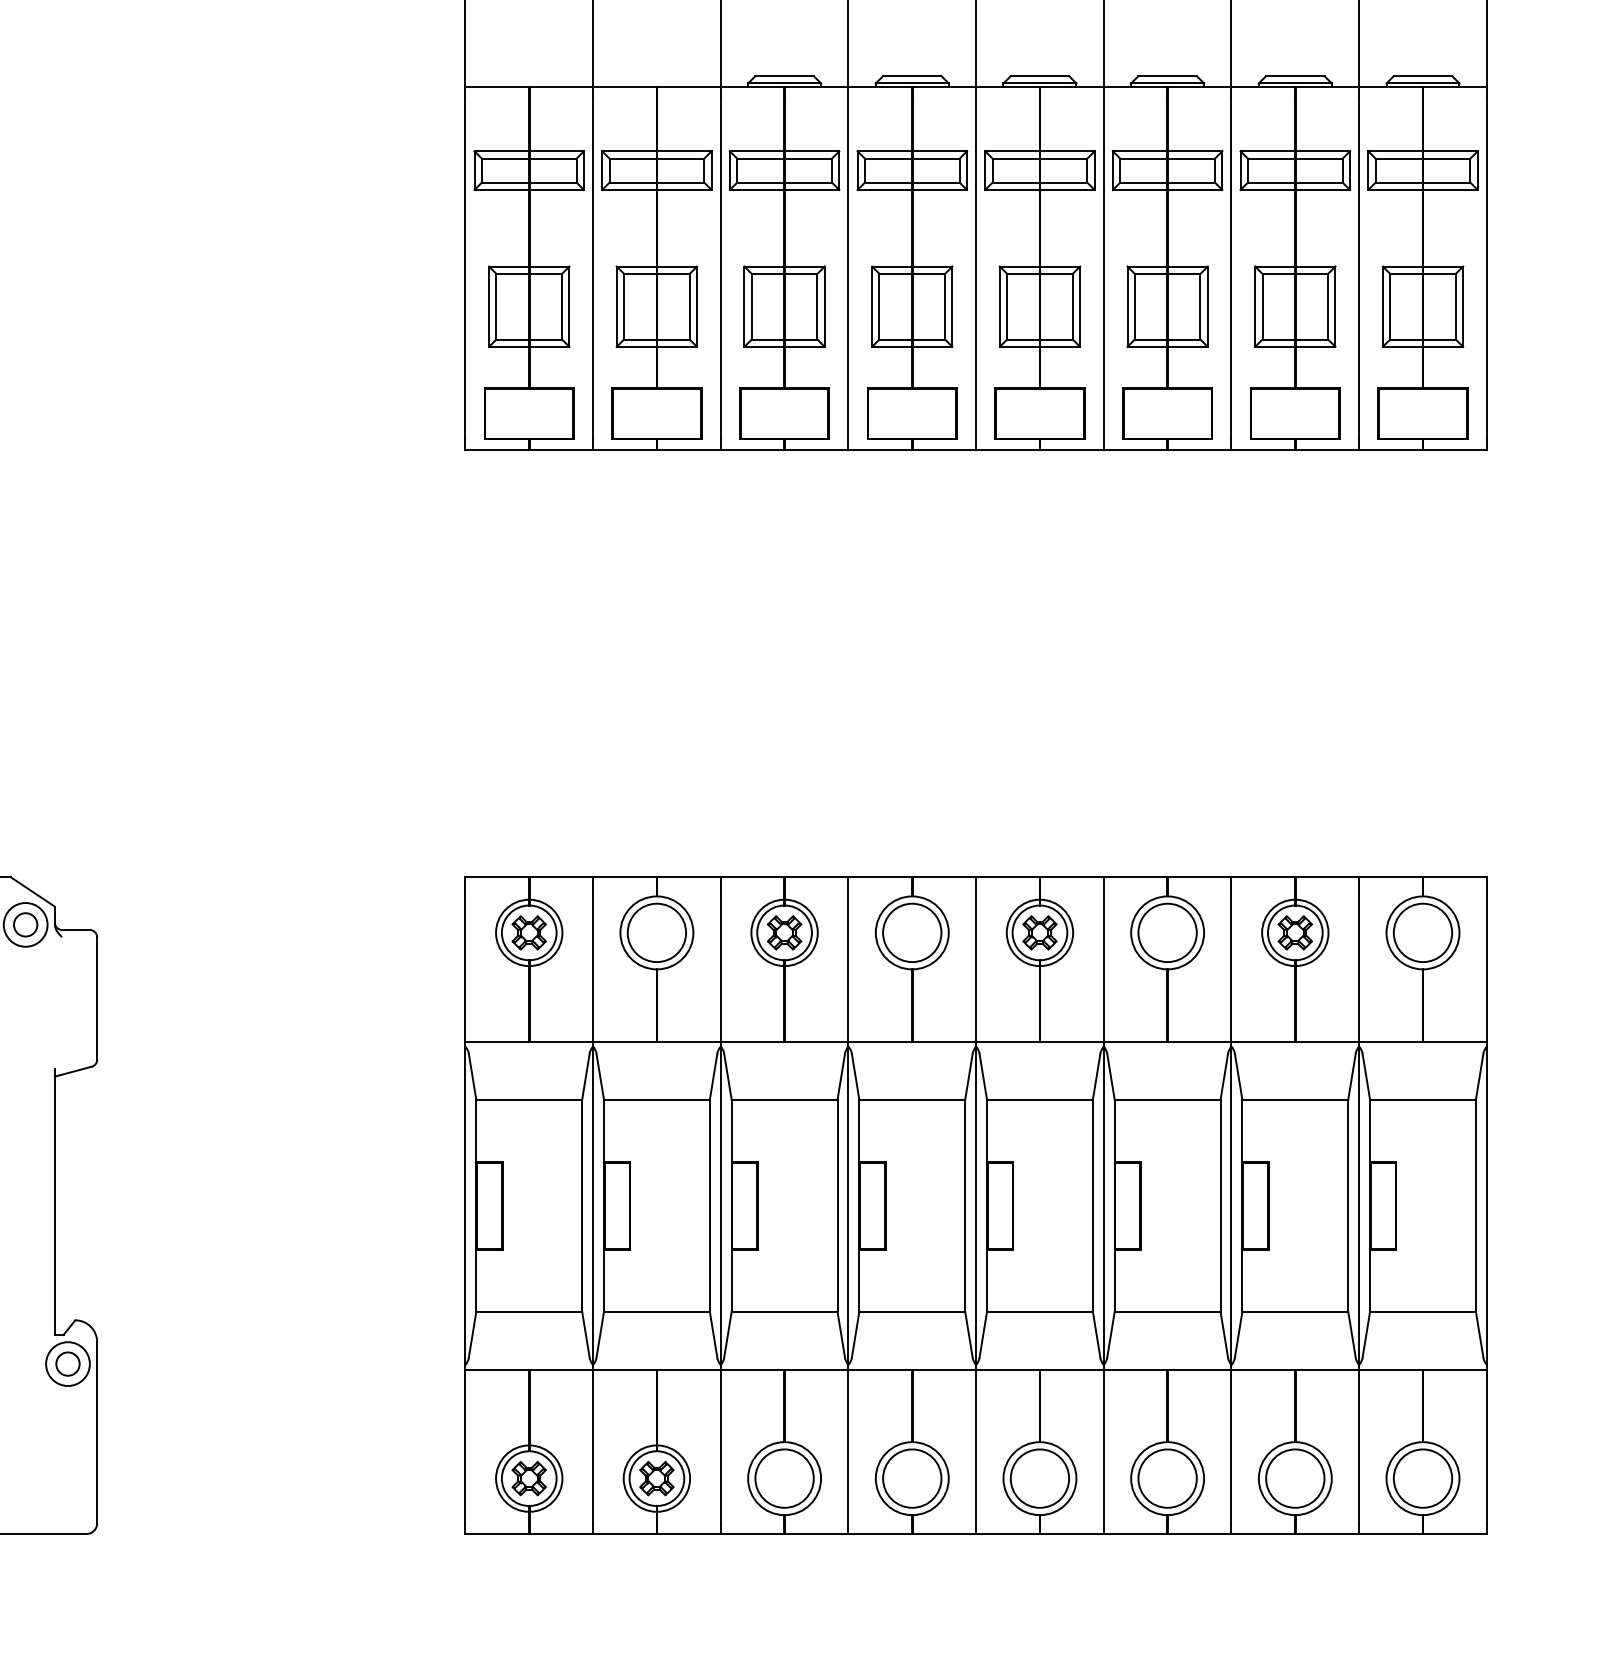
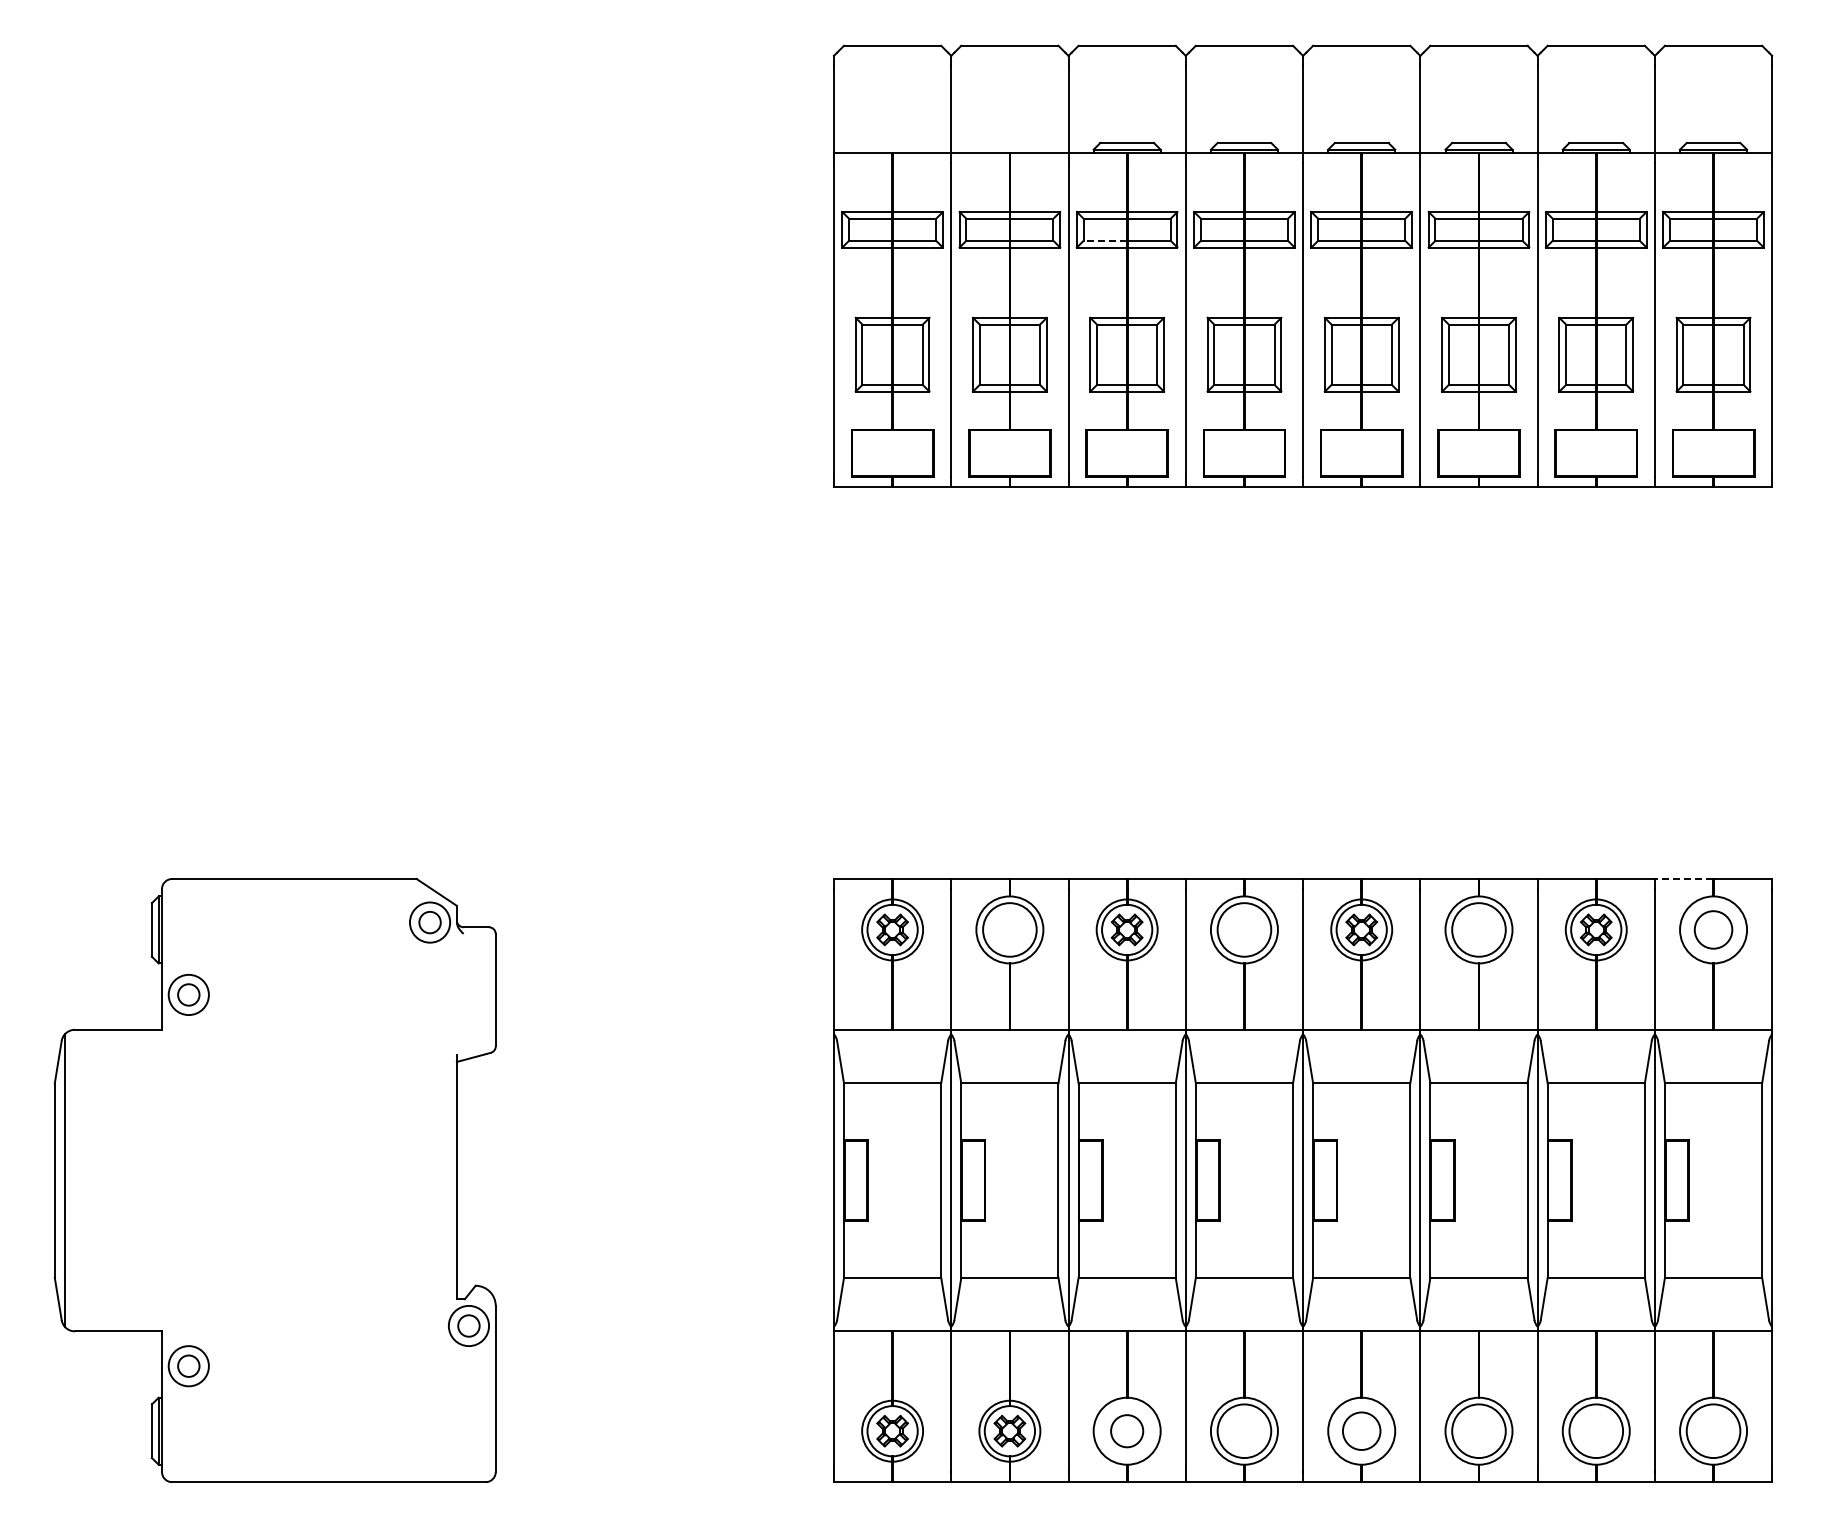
line: (761, 182) -> (1105, 240), solid -> dashed
line: (1390, 877) -> (1683, 879), solid -> dashed
circle: (1422, 932) -> (1713, 929), size x0.7
circle: (783, 1478) -> (1126, 1431), size x0.6
circle: (1039, 1478) -> (1361, 1431), size x0.7

